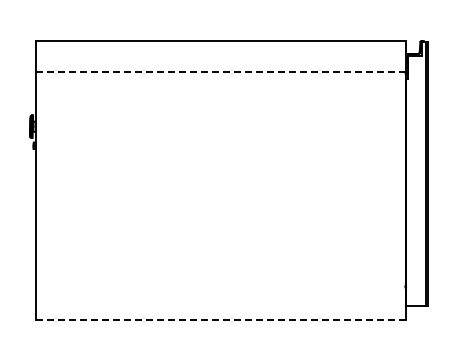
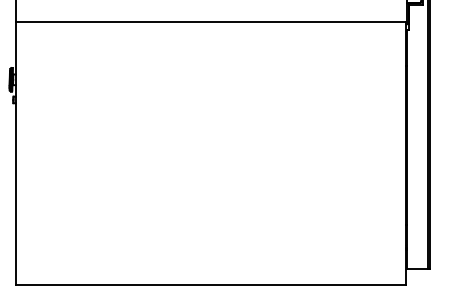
line: (220, 71) -> (210, 21), dashed -> solid
line: (220, 320) -> (210, 284), dashed -> solid

